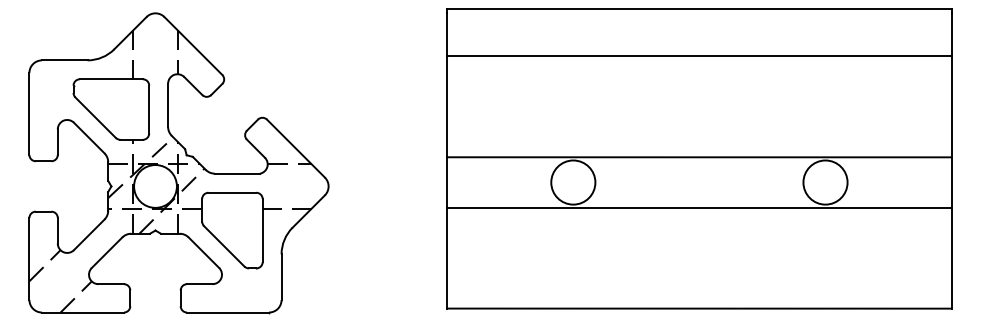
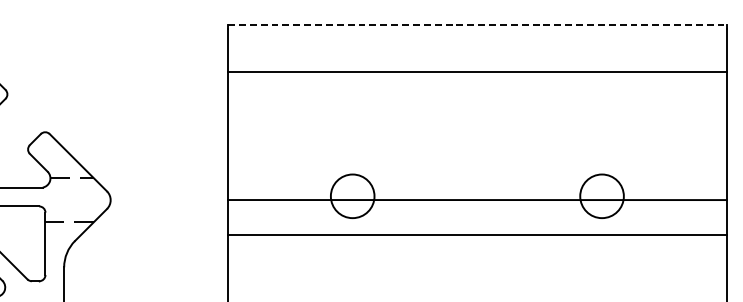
line: (699, 9) -> (477, 25), solid -> dashed
line: (699, 157) -> (477, 200), moved
line: (699, 207) -> (477, 234), moved

